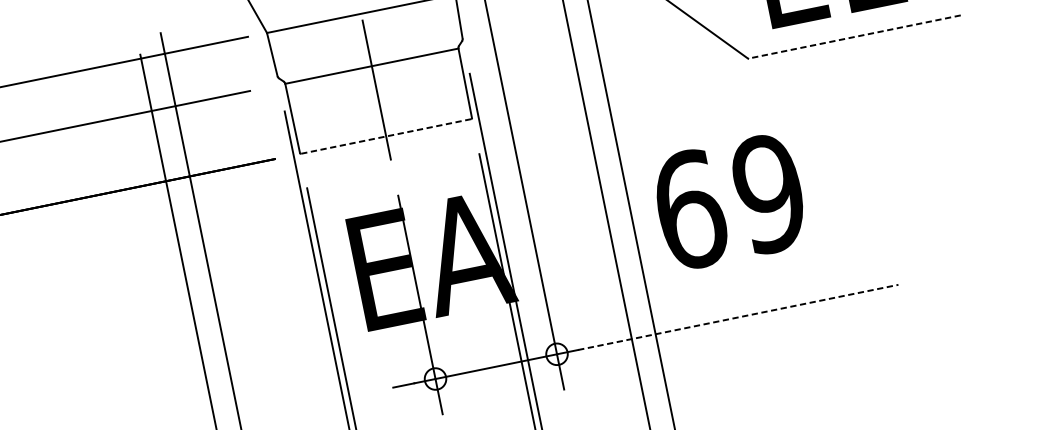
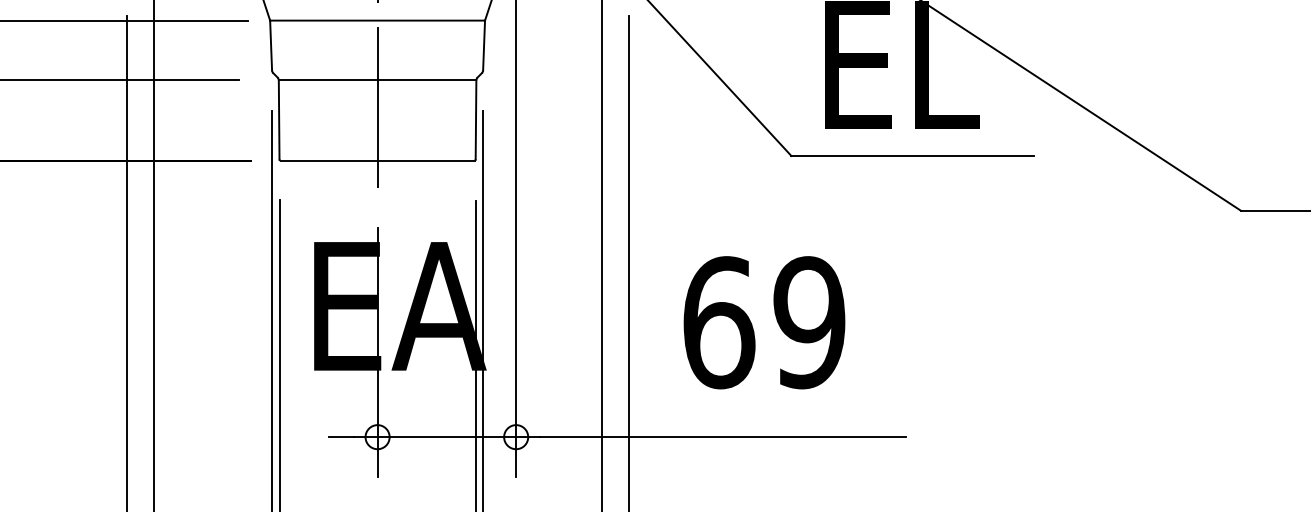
line: (854, 36) -> (912, 155), dashed -> solid
line: (386, 136) -> (377, 160), dashed -> solid
text: (729, 201) -> (764, 322), moved
line: (737, 317) -> (722, 437), dashed -> solid

